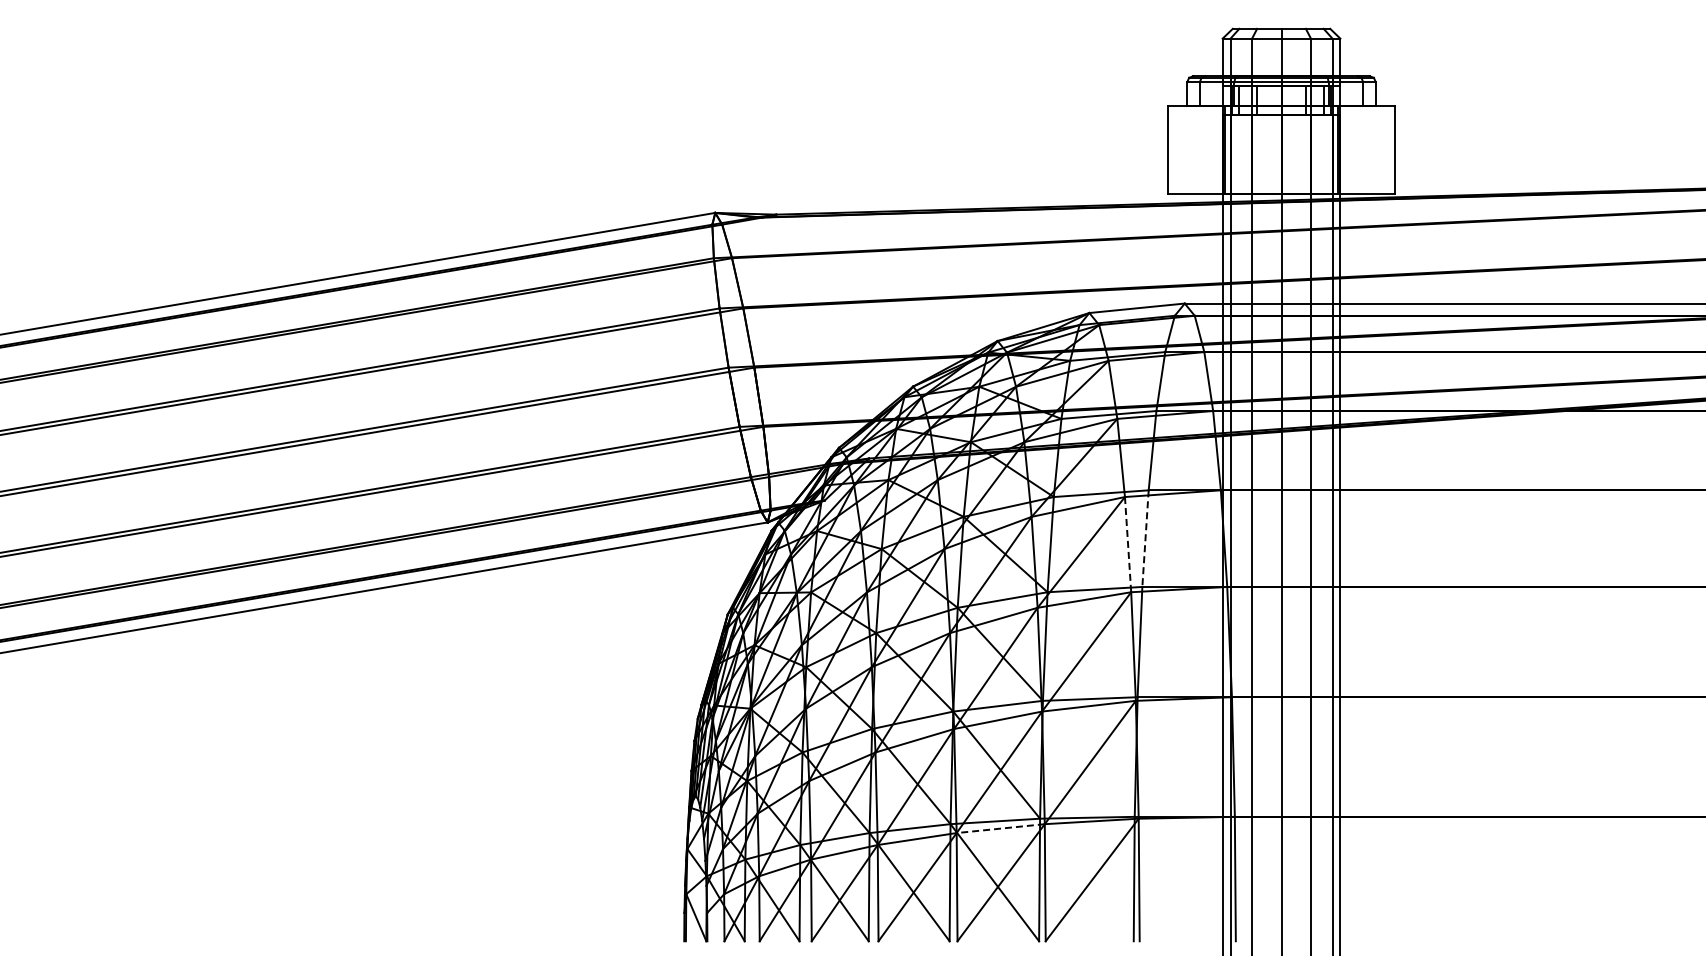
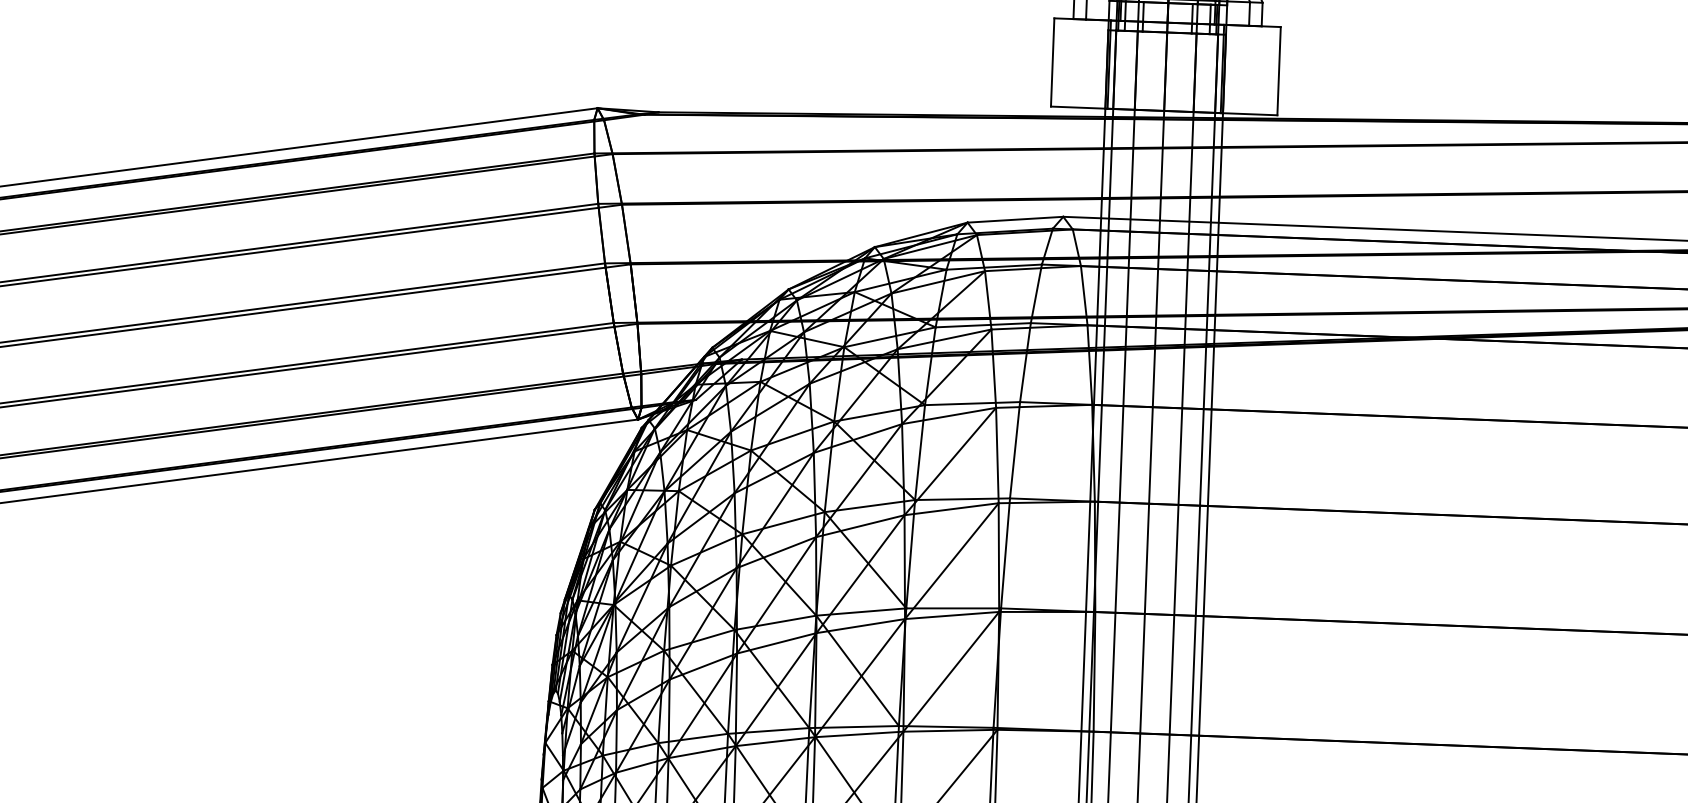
line: (1145, 539) -> (1014, 451), dashed -> solid
line: (1128, 544) -> (997, 455), dashed -> solid
line: (1000, 828) -> (859, 734), dashed -> solid

